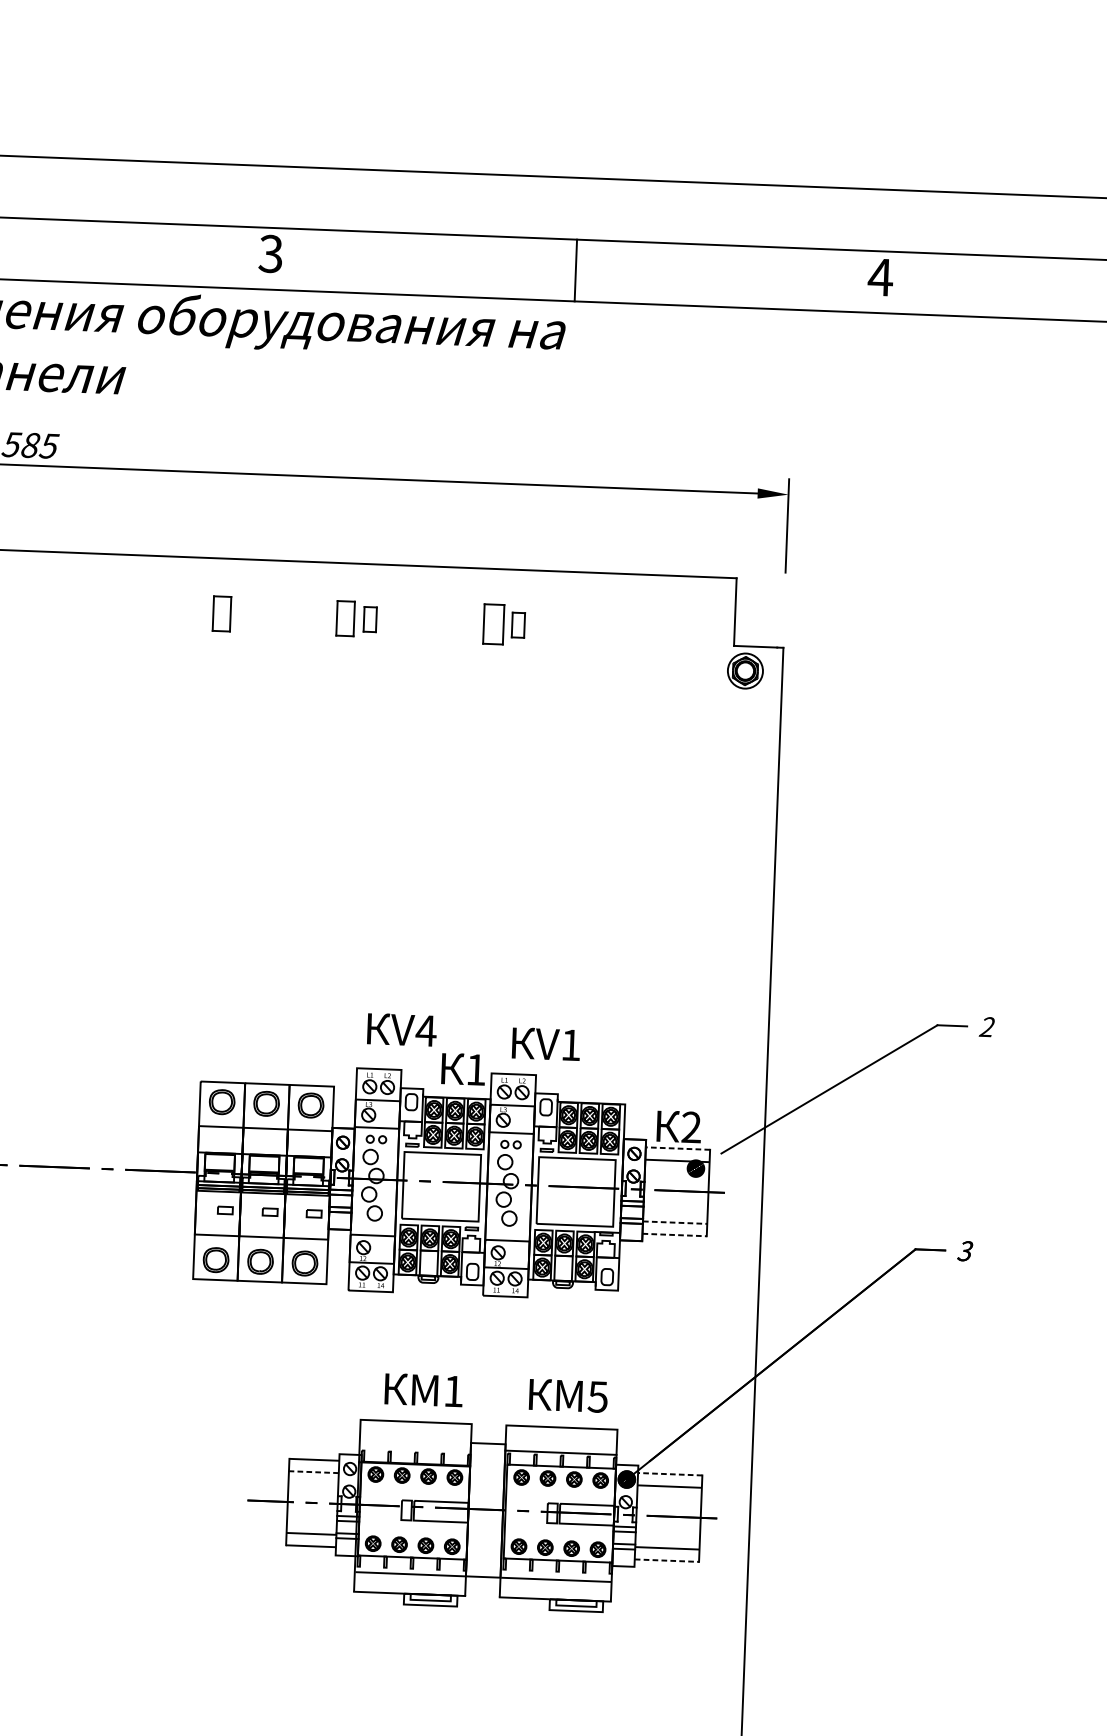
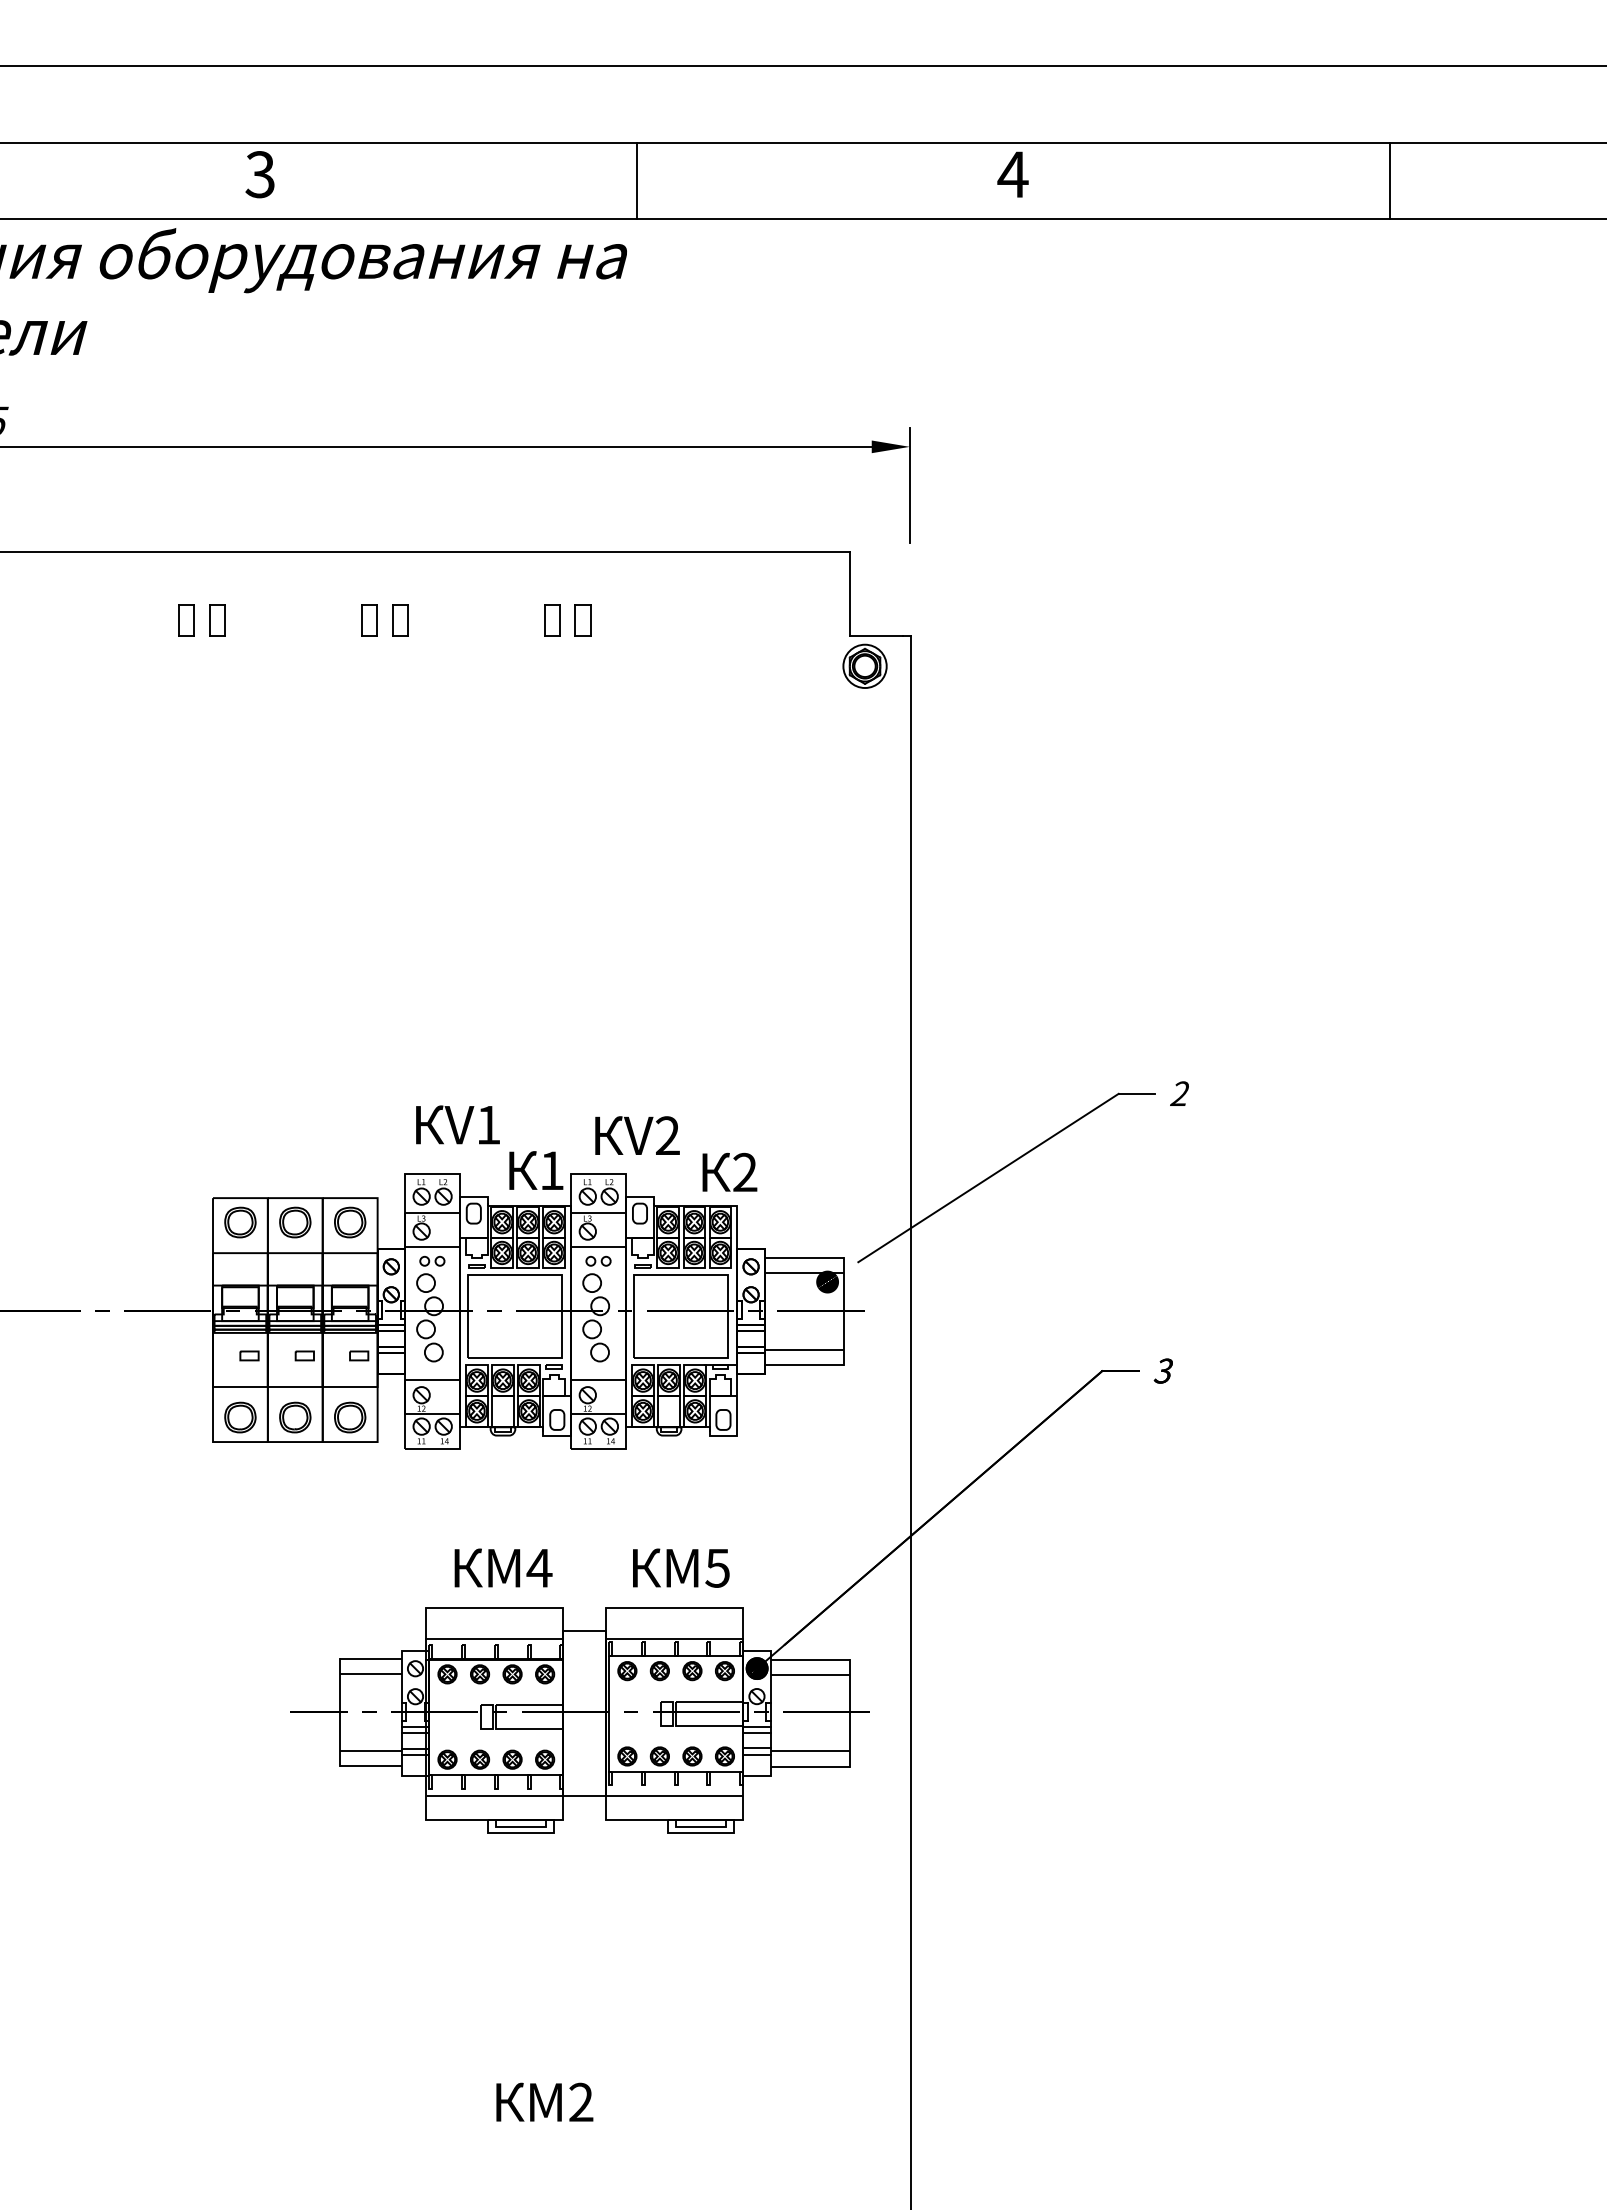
part: (197, 612) -> (186, 620), added
part: (222, 613) -> (217, 620), size x0.71
part: (345, 618) -> (369, 620), size x0.71
part: (493, 624) -> (552, 620), size x0.62
text: (426, 1031) -> (488, 1125), V4 -> V1
text: (570, 1044) -> (667, 1135), V1 -> V2
text: (678, 1126) -> (729, 1171), moved
line: (677, 1148) -> (804, 1258), dashed -> solid
line: (675, 1222) -> (804, 1349), dashed -> solid
line: (674, 1234) -> (804, 1364), dashed -> solid
text: (453, 1391) -> (539, 1568), 1 -> 4
line: (415, 1446) -> (494, 1638), added
line: (314, 1472) -> (371, 1674), dashed -> solid
line: (670, 1474) -> (810, 1660), dashed -> solid
line: (667, 1560) -> (810, 1766), dashed -> solid

